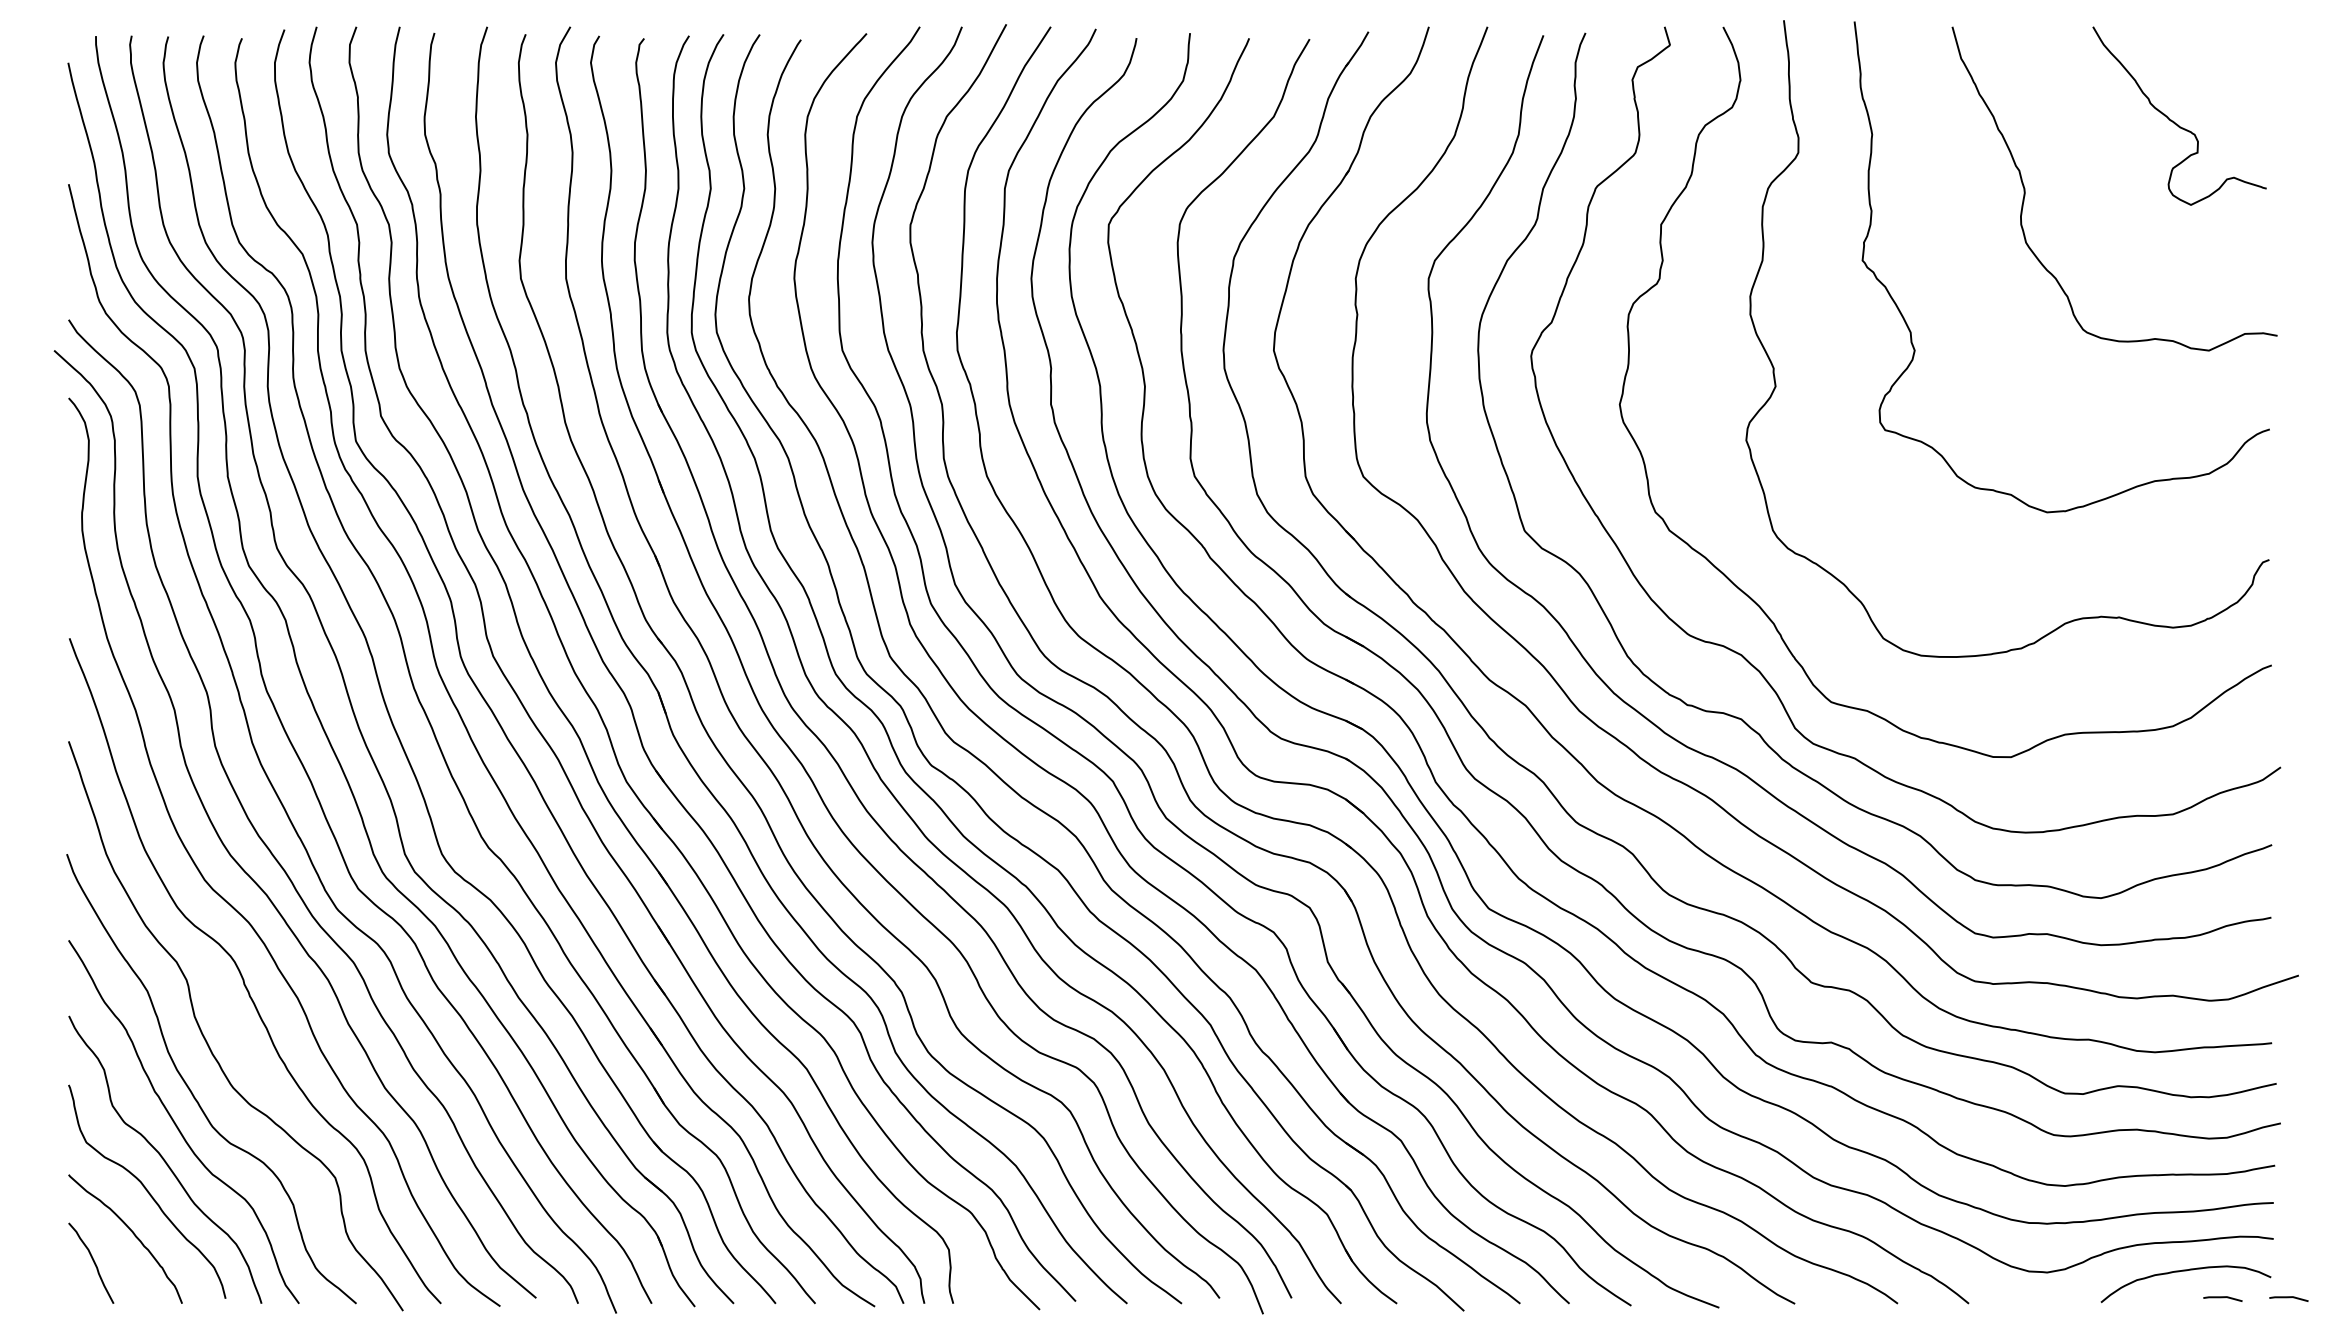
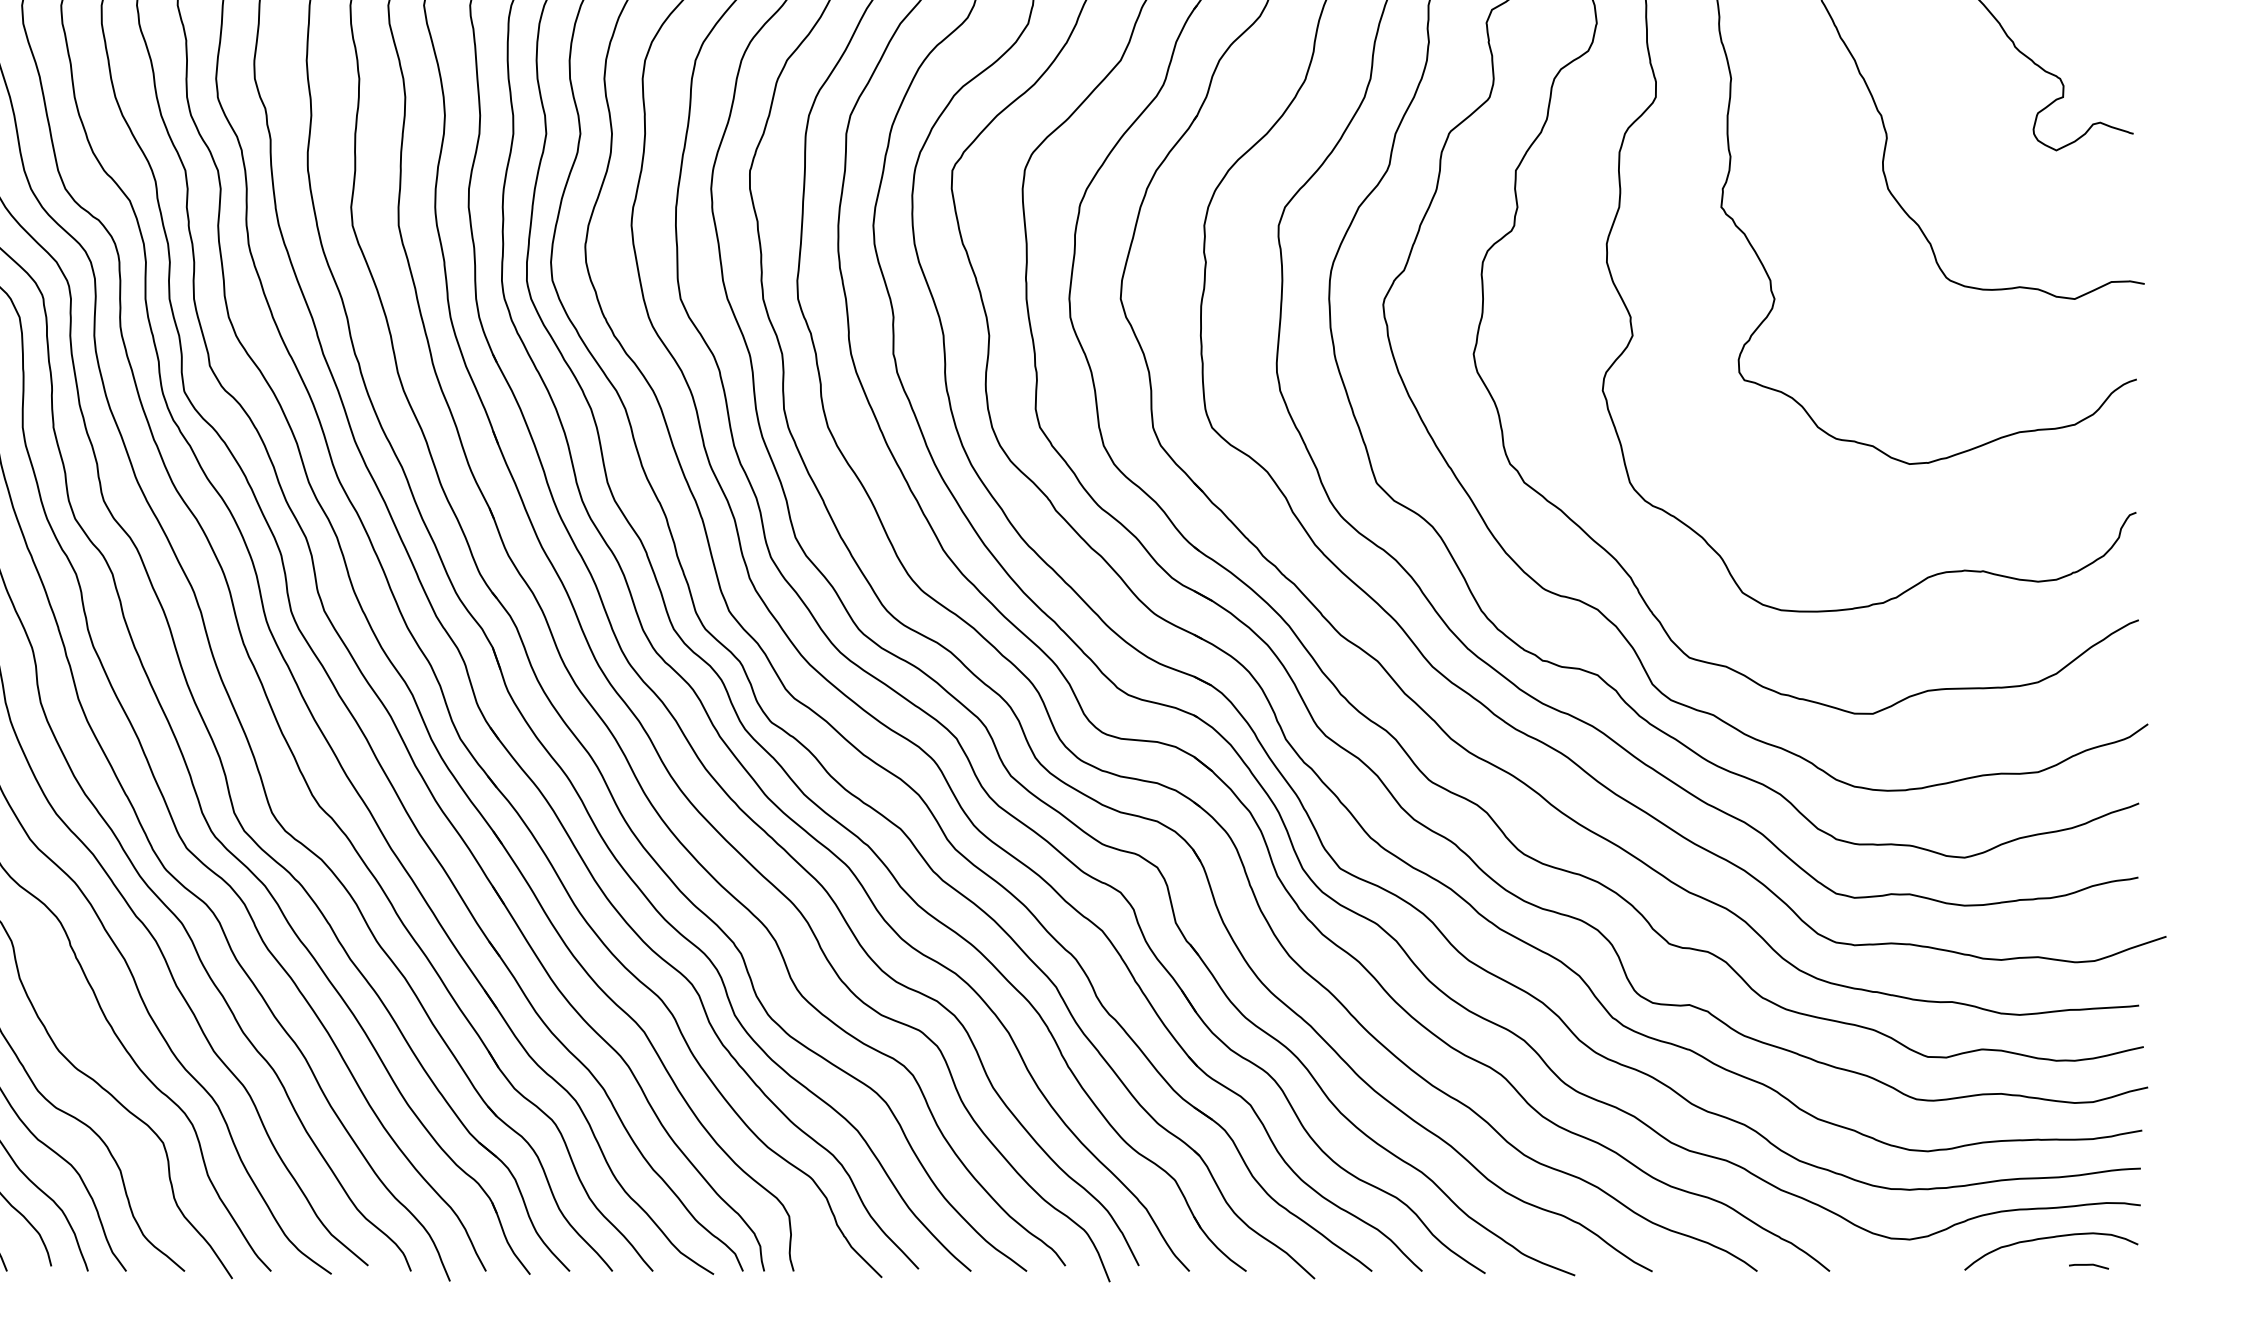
line: (2288, 1298) -> (2155, 1266), removed

